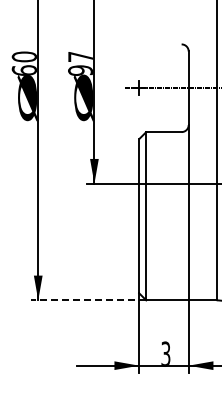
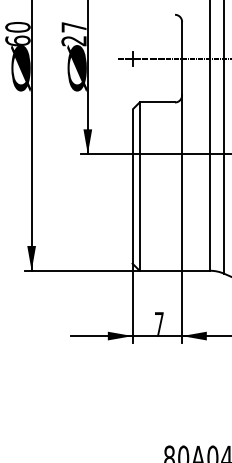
text: (80, 70) -> (73, 40), 97 -> 27
line: (89, 300) -> (82, 270), dashed -> solid
text: (165, 354) -> (158, 324), 3 -> 7

